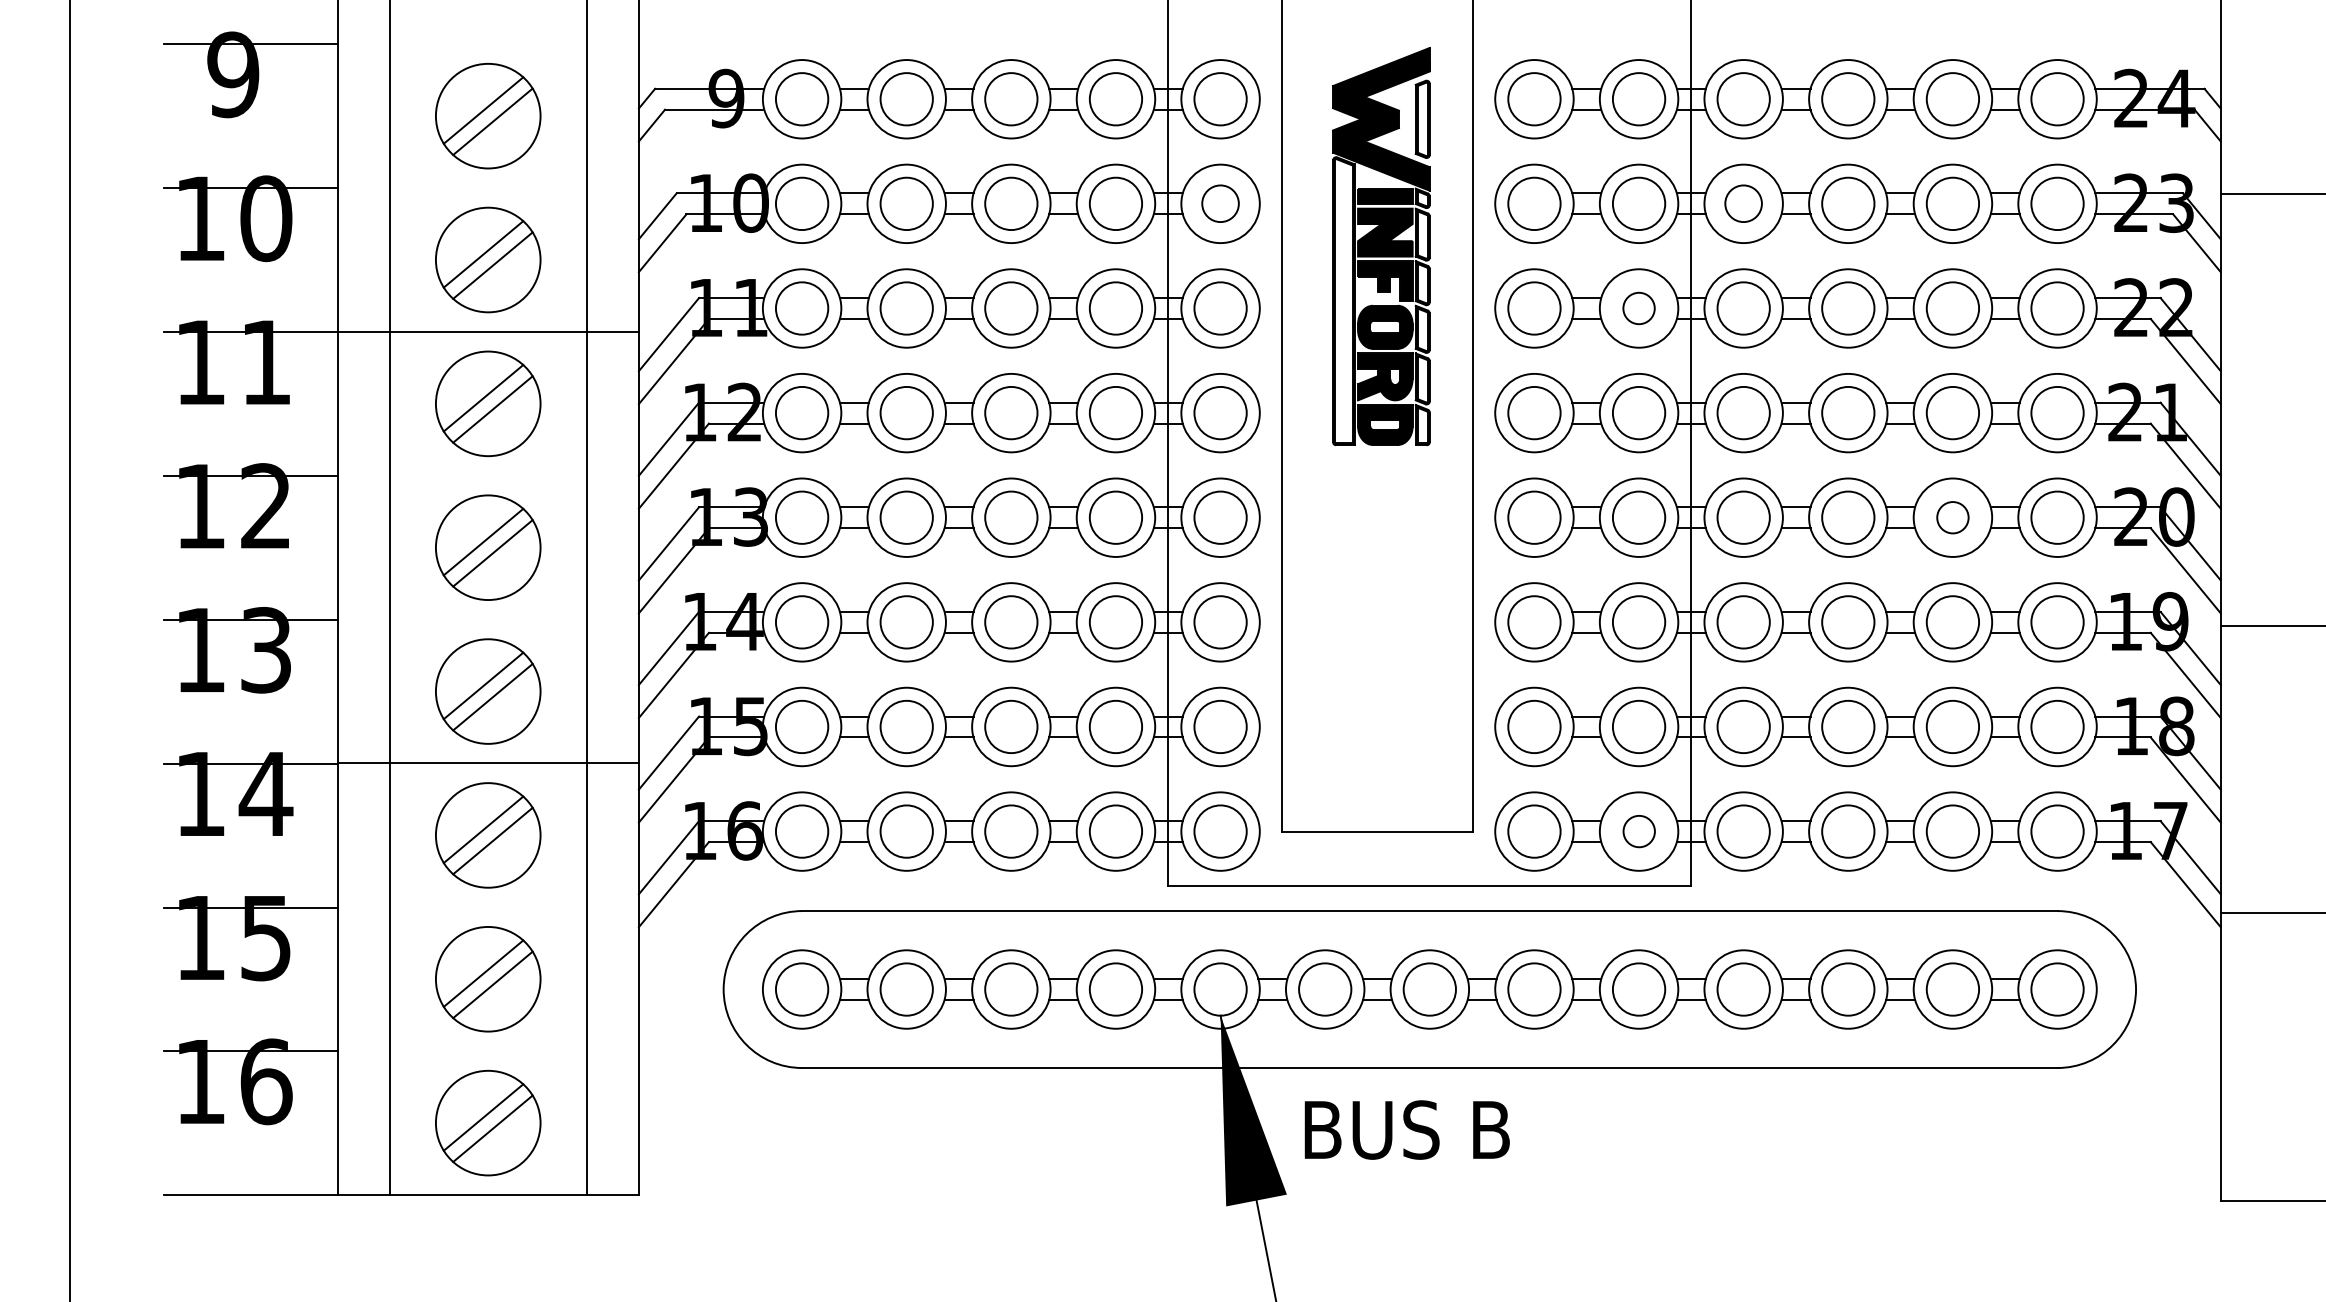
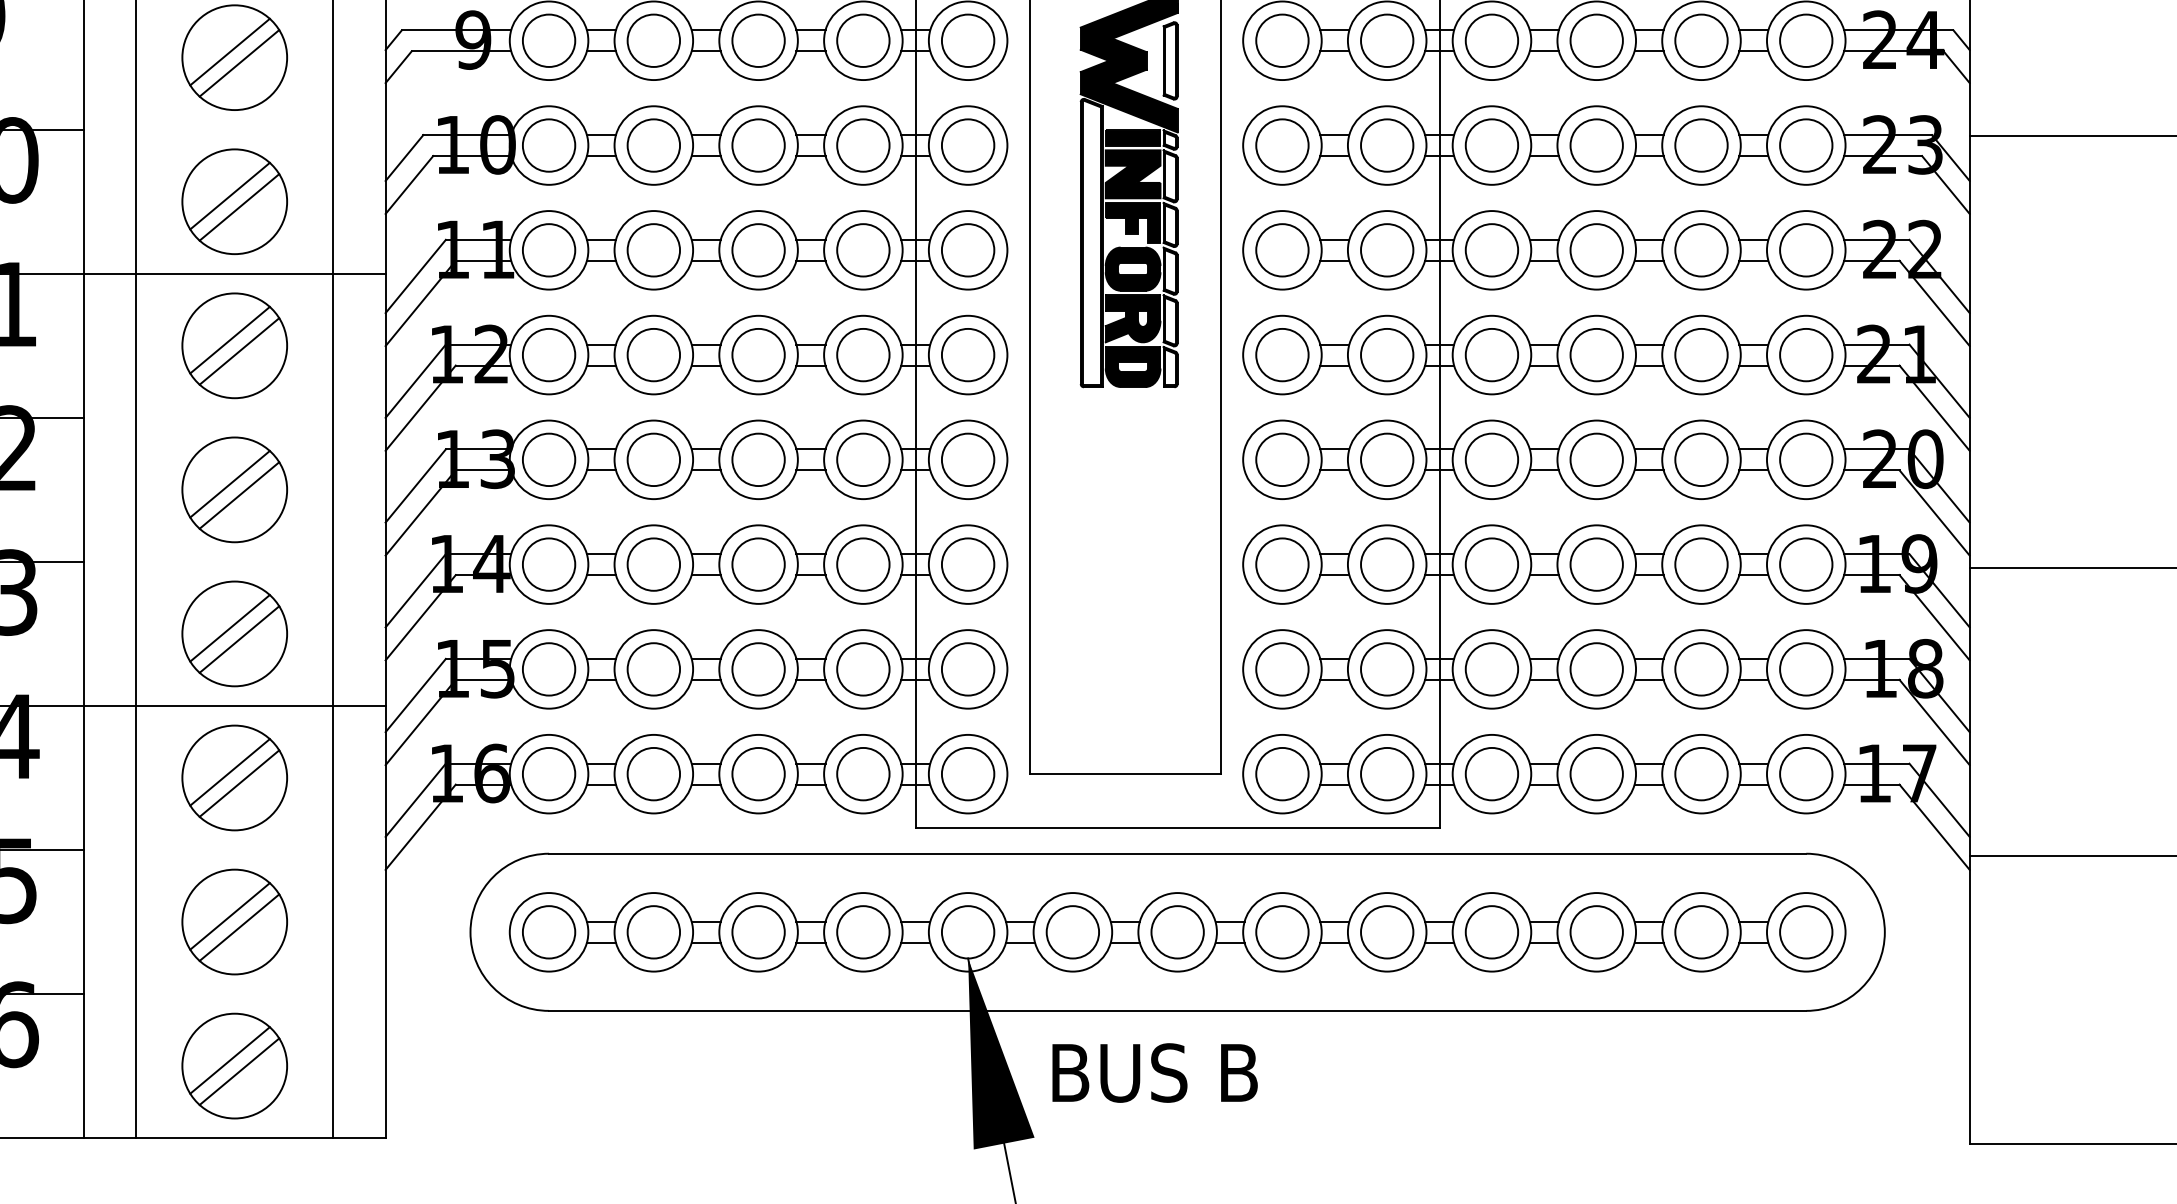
circle: (1220, 203) -> (968, 145), size x1.43
circle: (1743, 203) -> (1491, 145), size x1.43
circle: (1638, 308) -> (1386, 250), size x1.67
circle: (1952, 517) -> (1701, 459), size x1.67
circle: (1639, 831) -> (1387, 774), size x1.67

